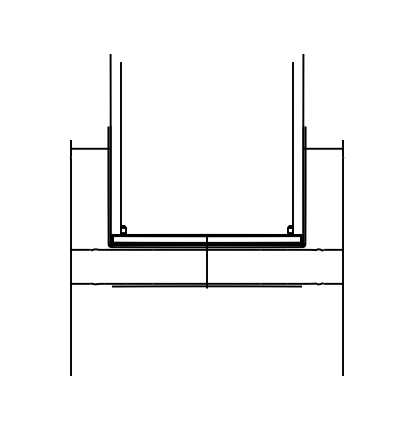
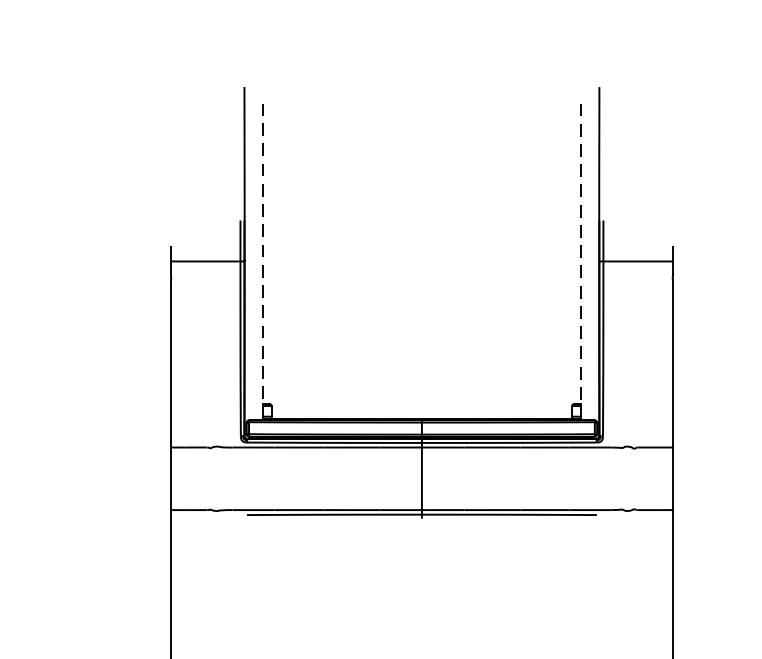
line: (120, 148) -> (262, 260), solid -> dashed
line: (293, 148) -> (581, 260), solid -> dashed

